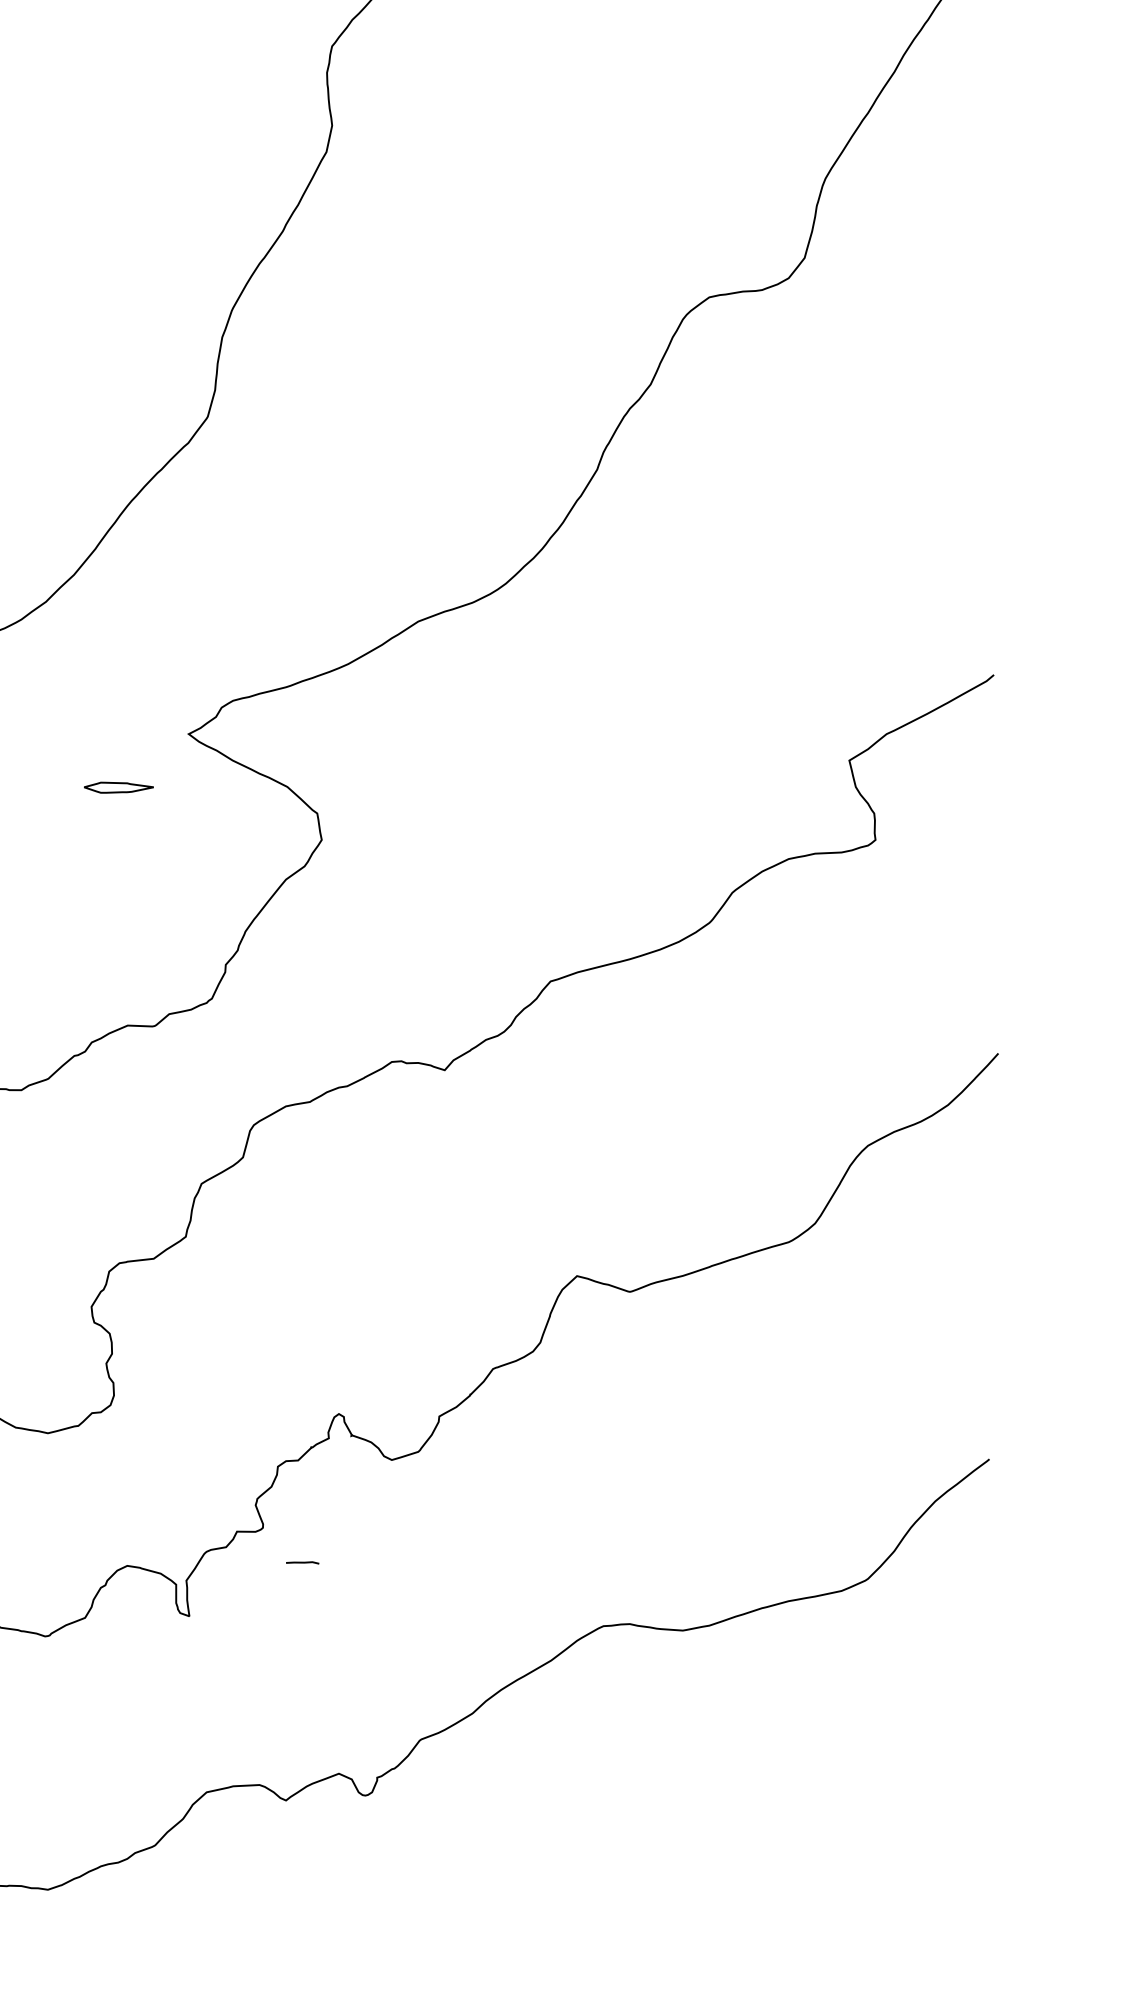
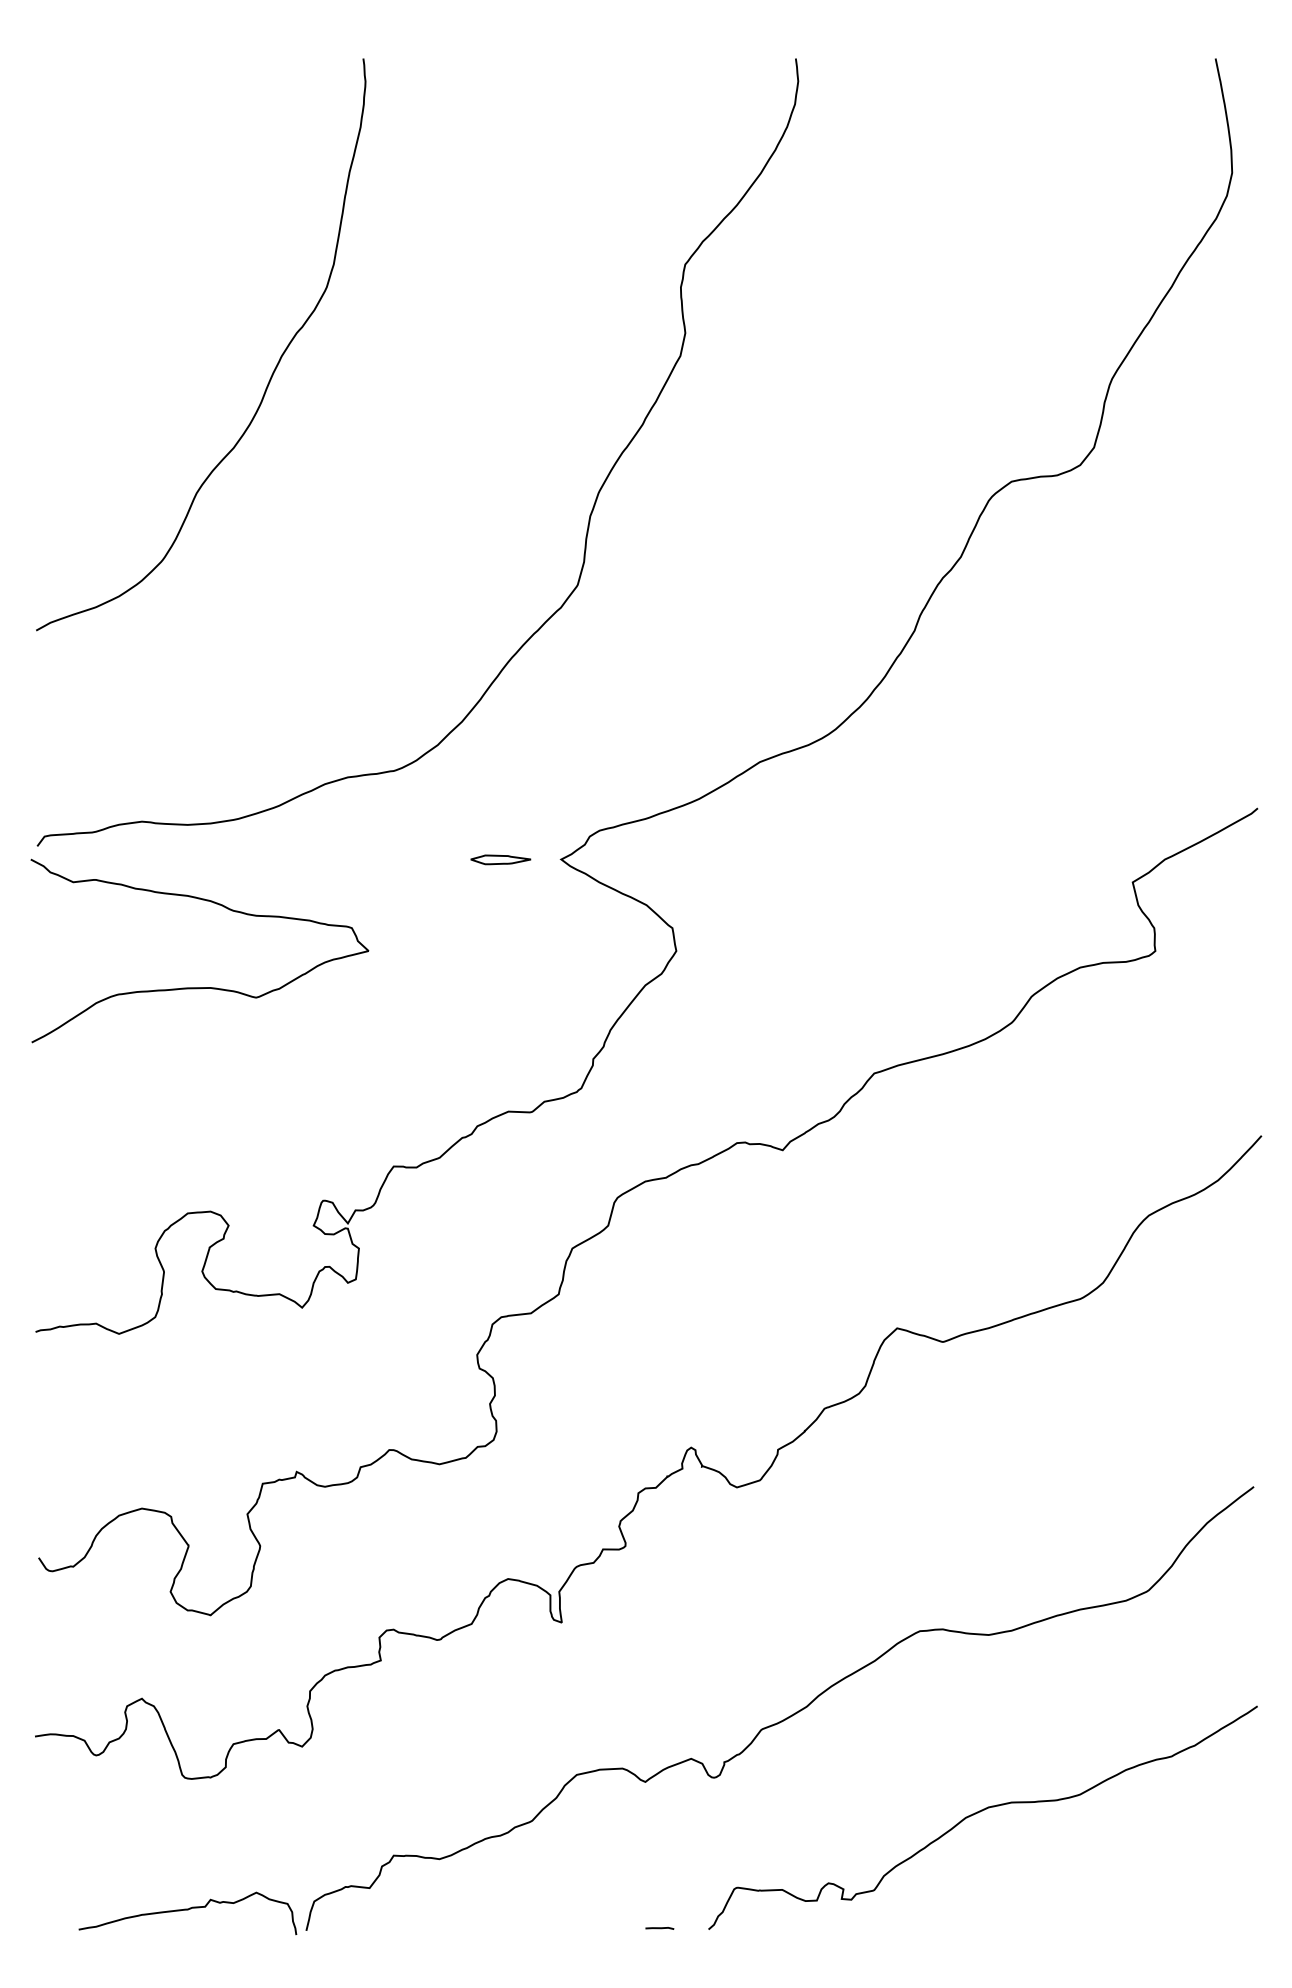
part: (118, 787) -> (500, 859), moved
line: (302, 1562) -> (659, 1928), moved
curve: (673, 1835) -> (980, 1812), added

